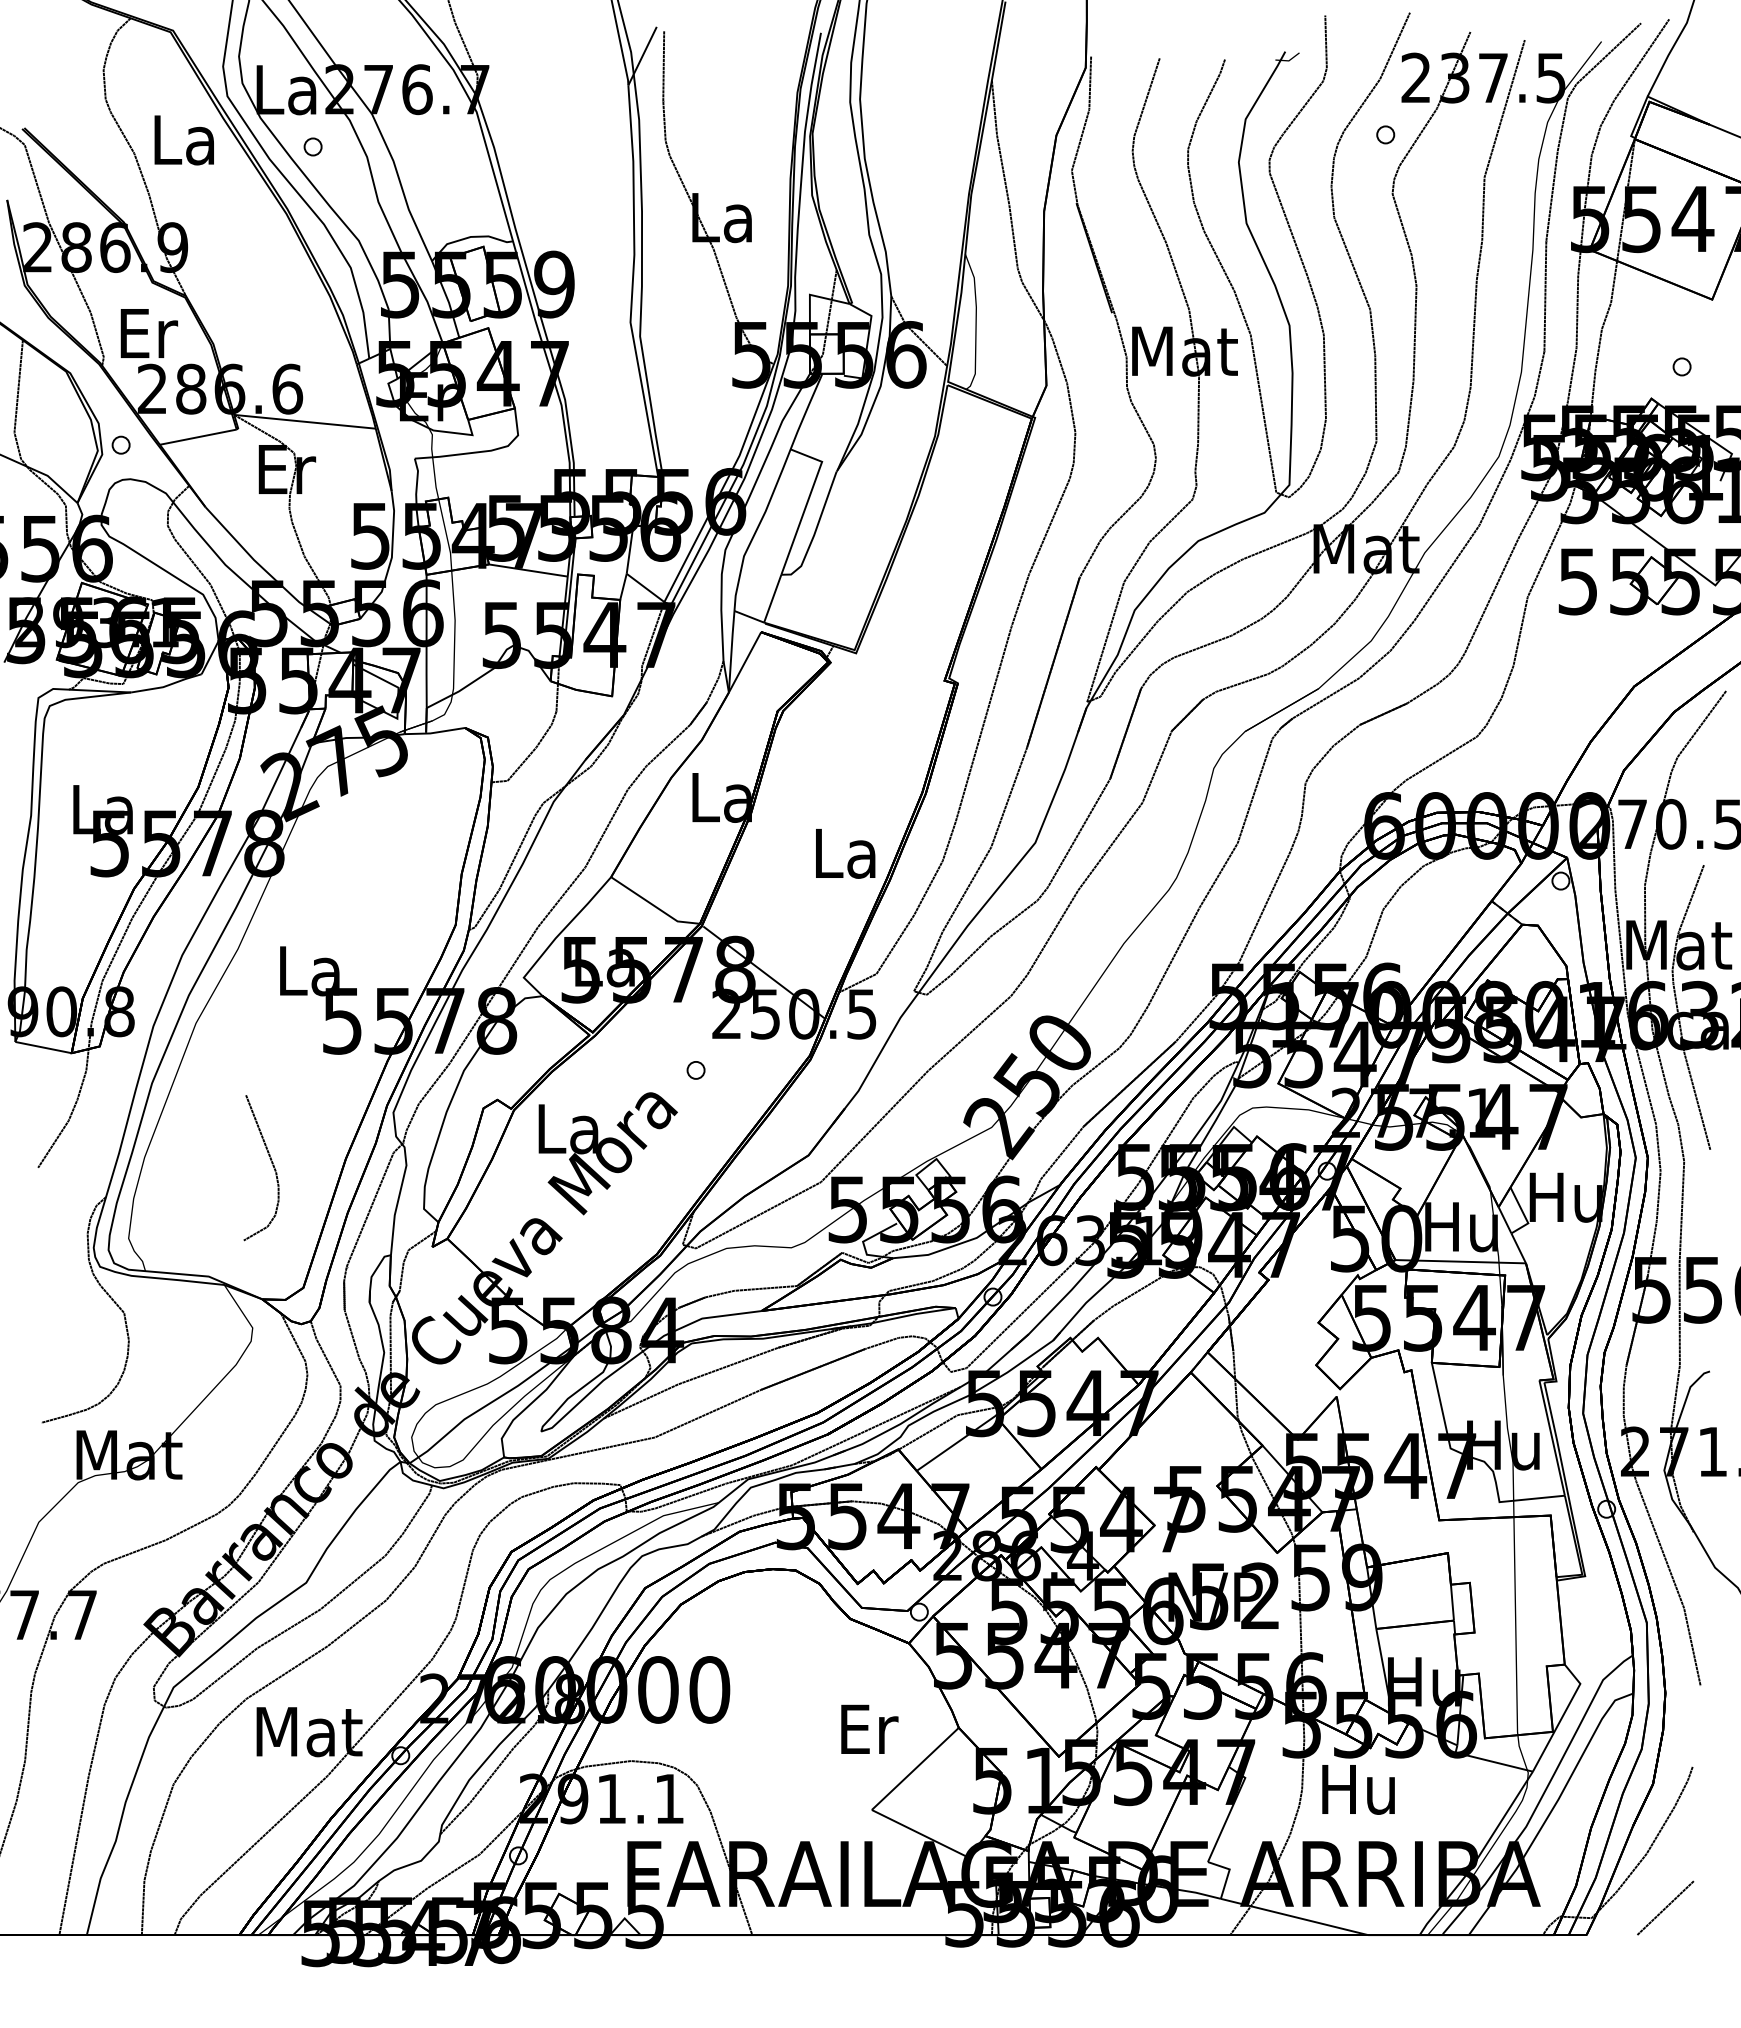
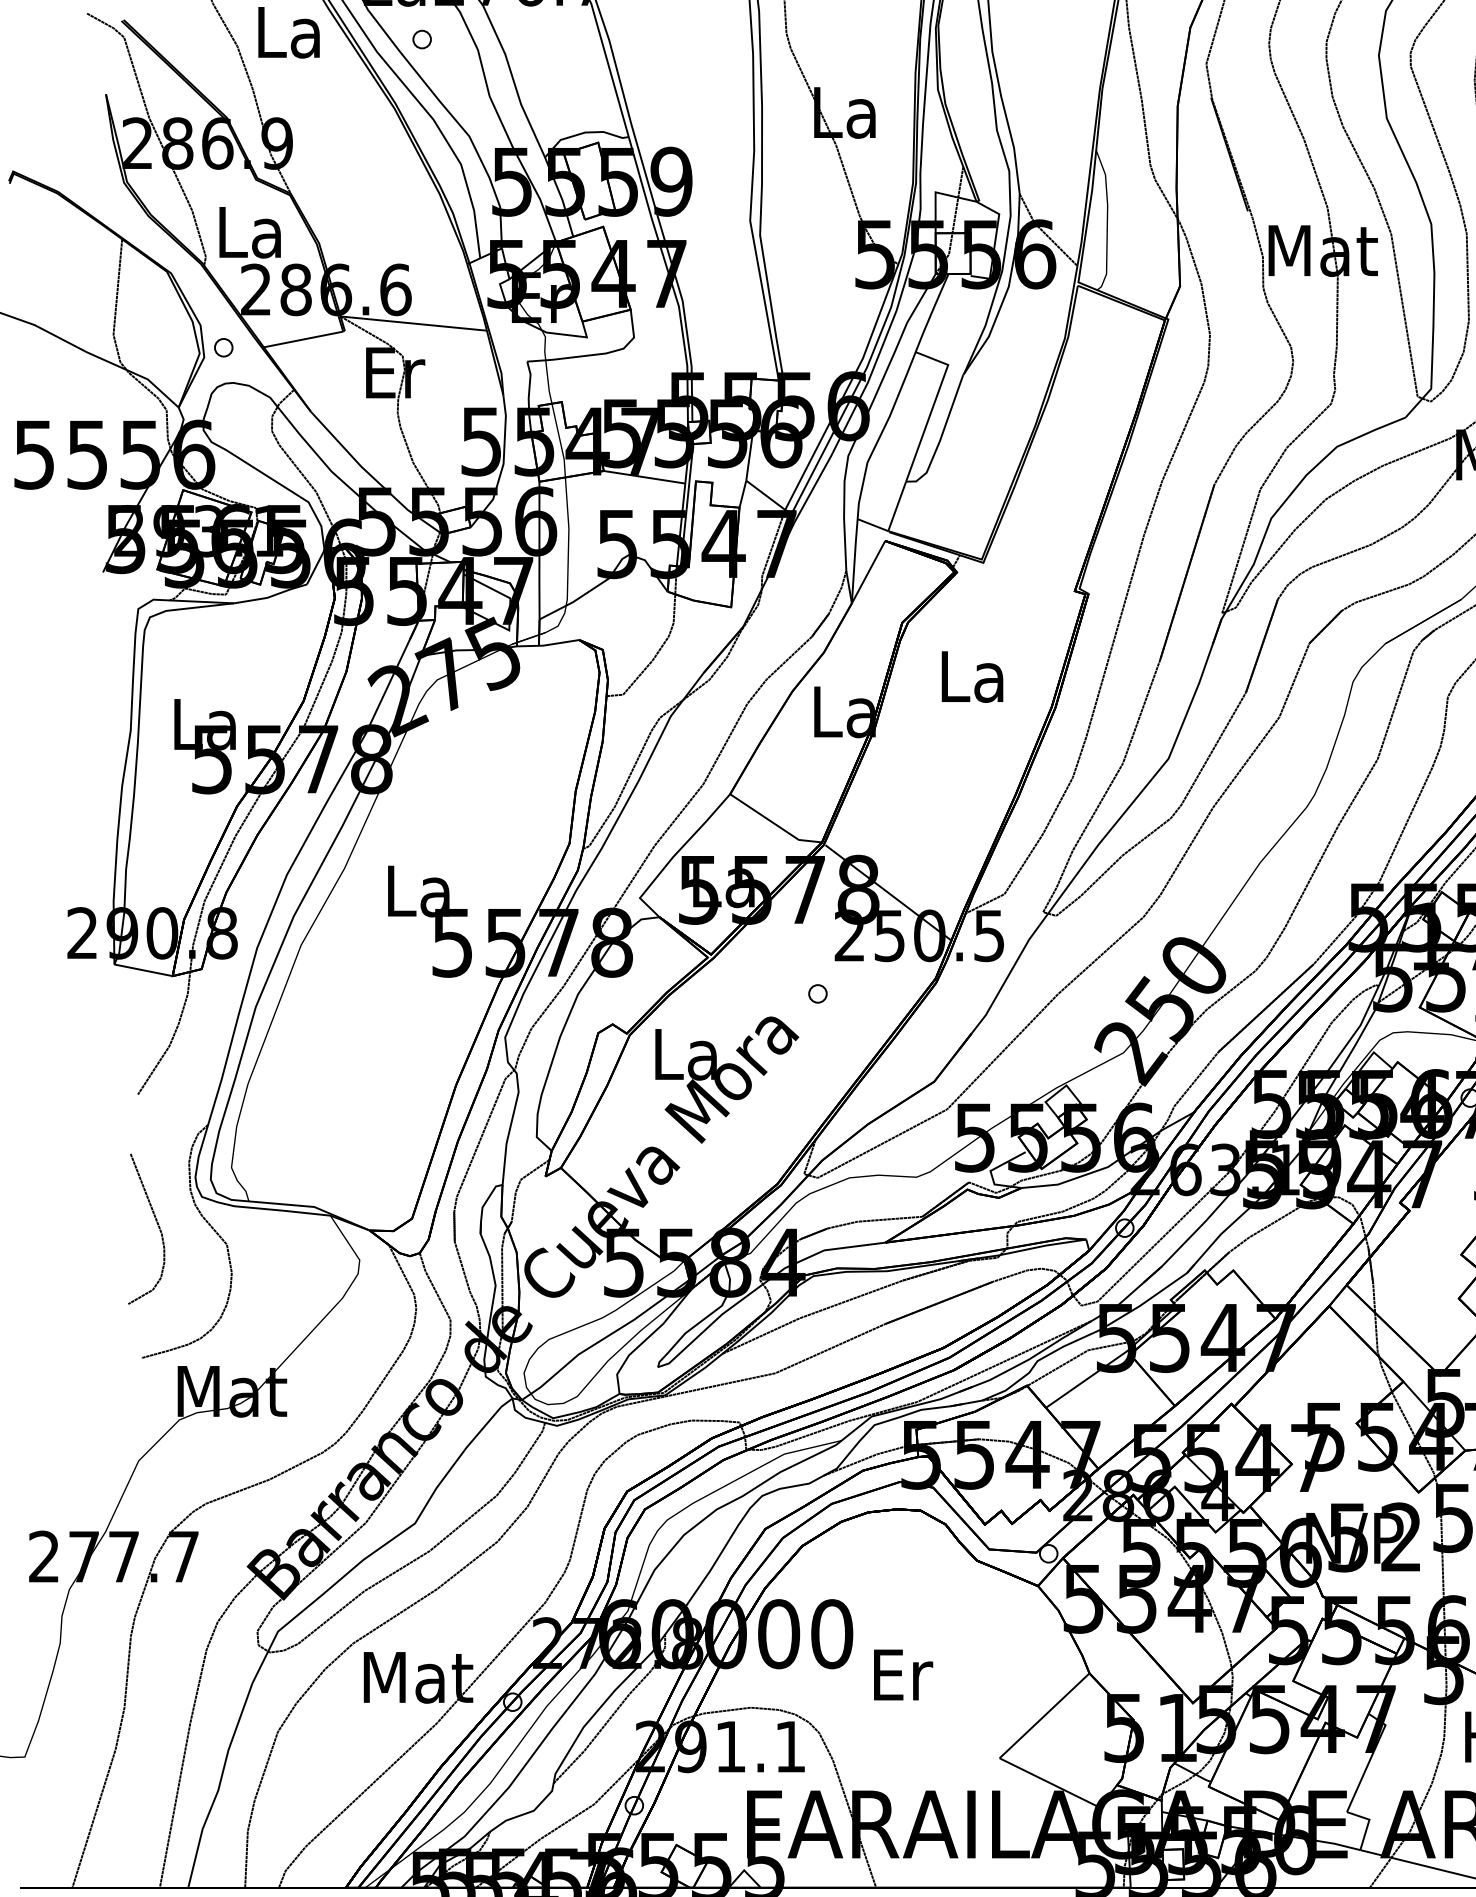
text: (147, 333) -> (251, 232), Er -> La
text: (845, 853) -> (972, 676), moved
curve: (271, 1163) -> (156, 1224), moved
text: (869, 1728) -> (903, 1674), moved

